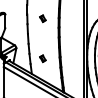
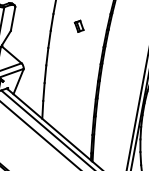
part: (42, 58) -> (65, 95), removed

